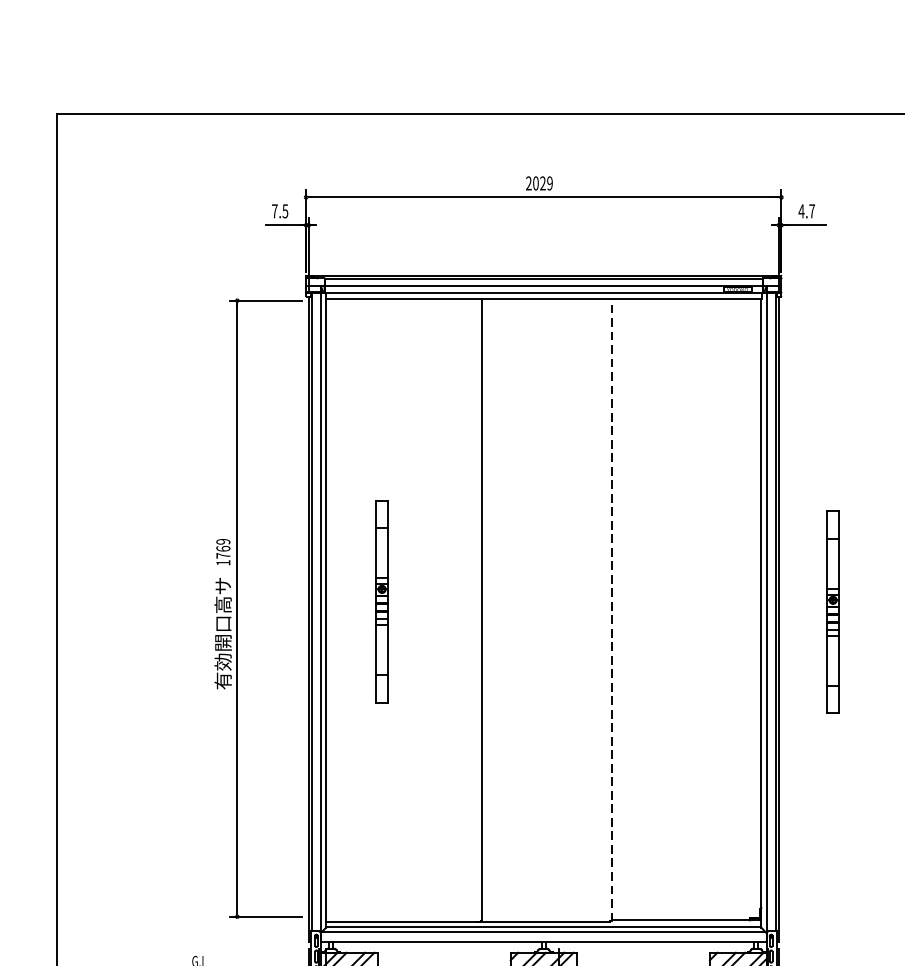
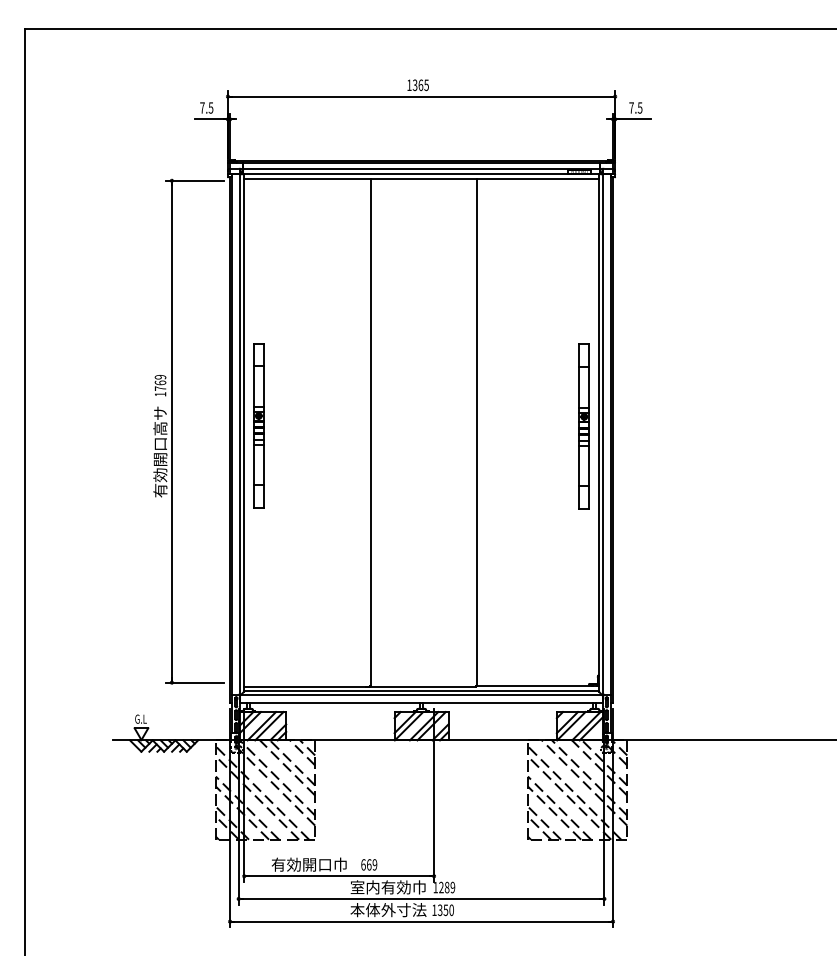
text: (538, 183) -> (417, 85), 2029 -> 1365
text: (806, 210) -> (635, 107), 4.7 -> 7.5
part: (381, 601) -> (258, 425), moved
line: (611, 609) -> (476, 432), dashed -> solid
part: (832, 612) -> (583, 426), moved

